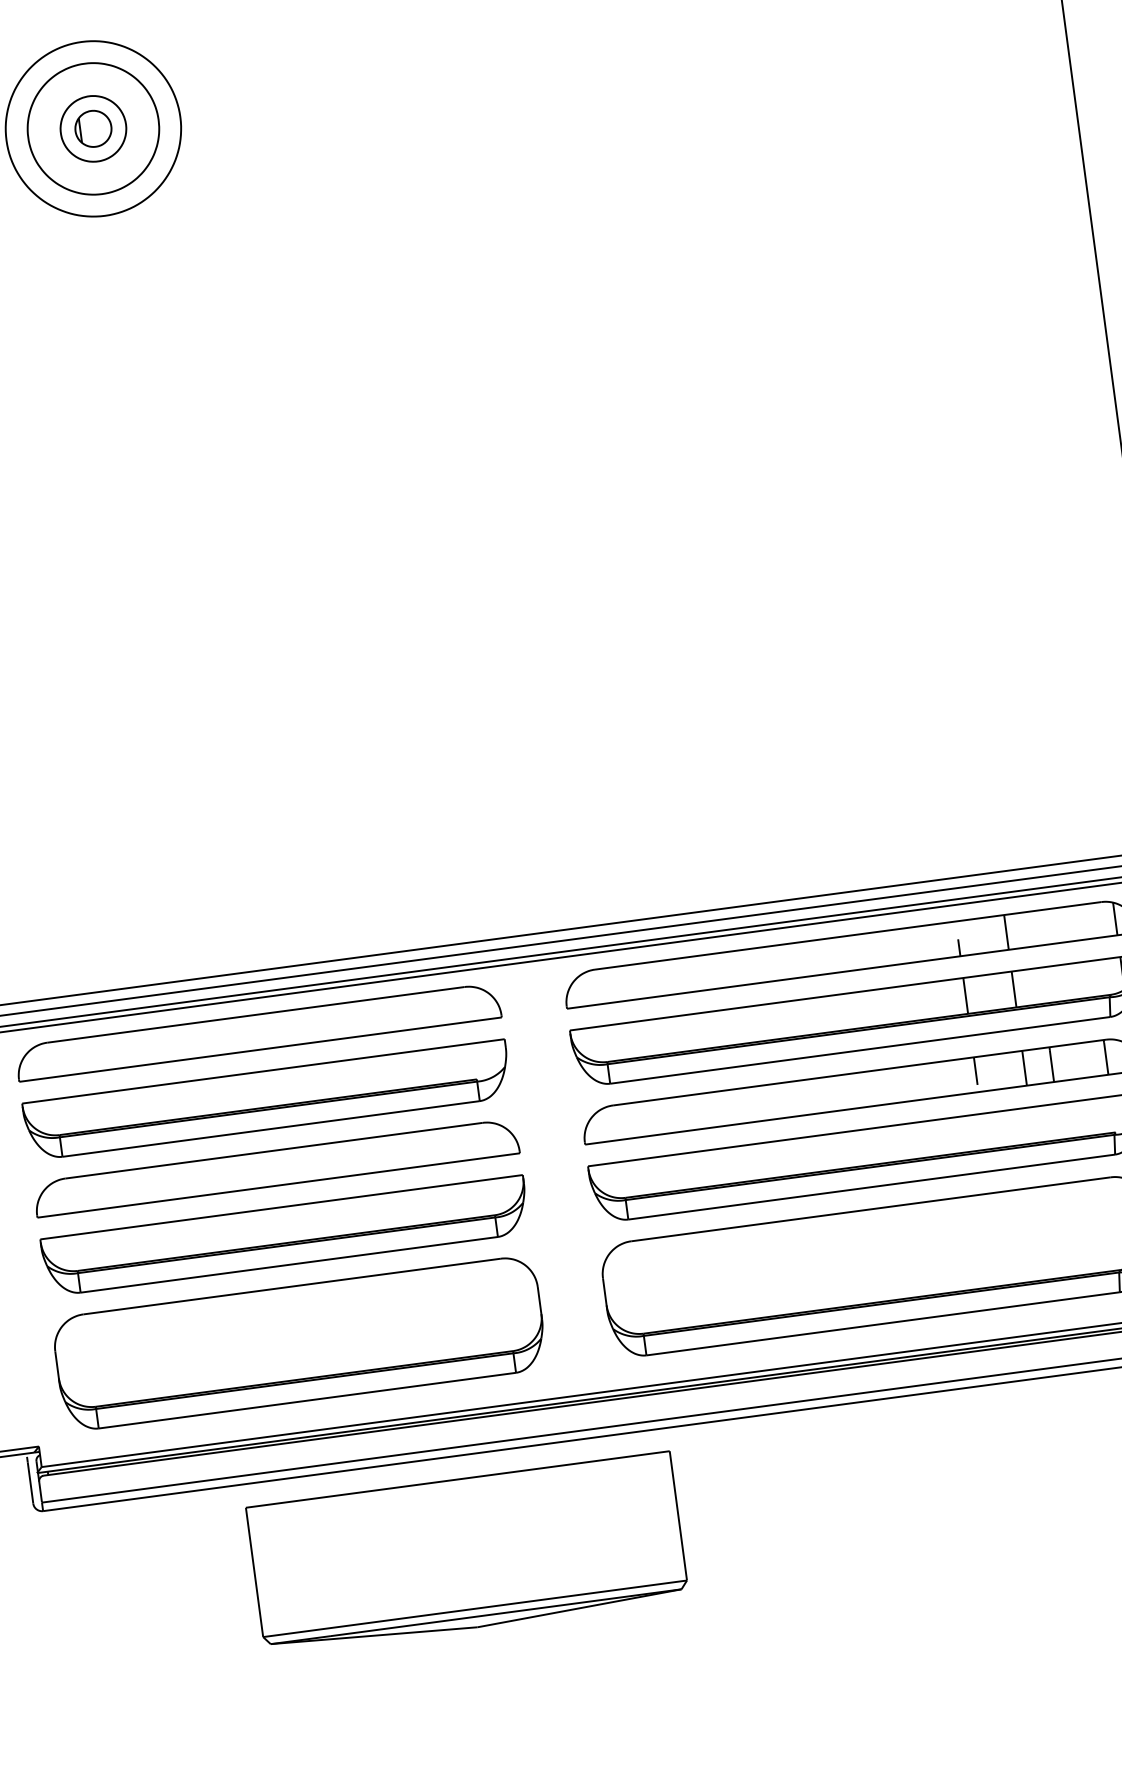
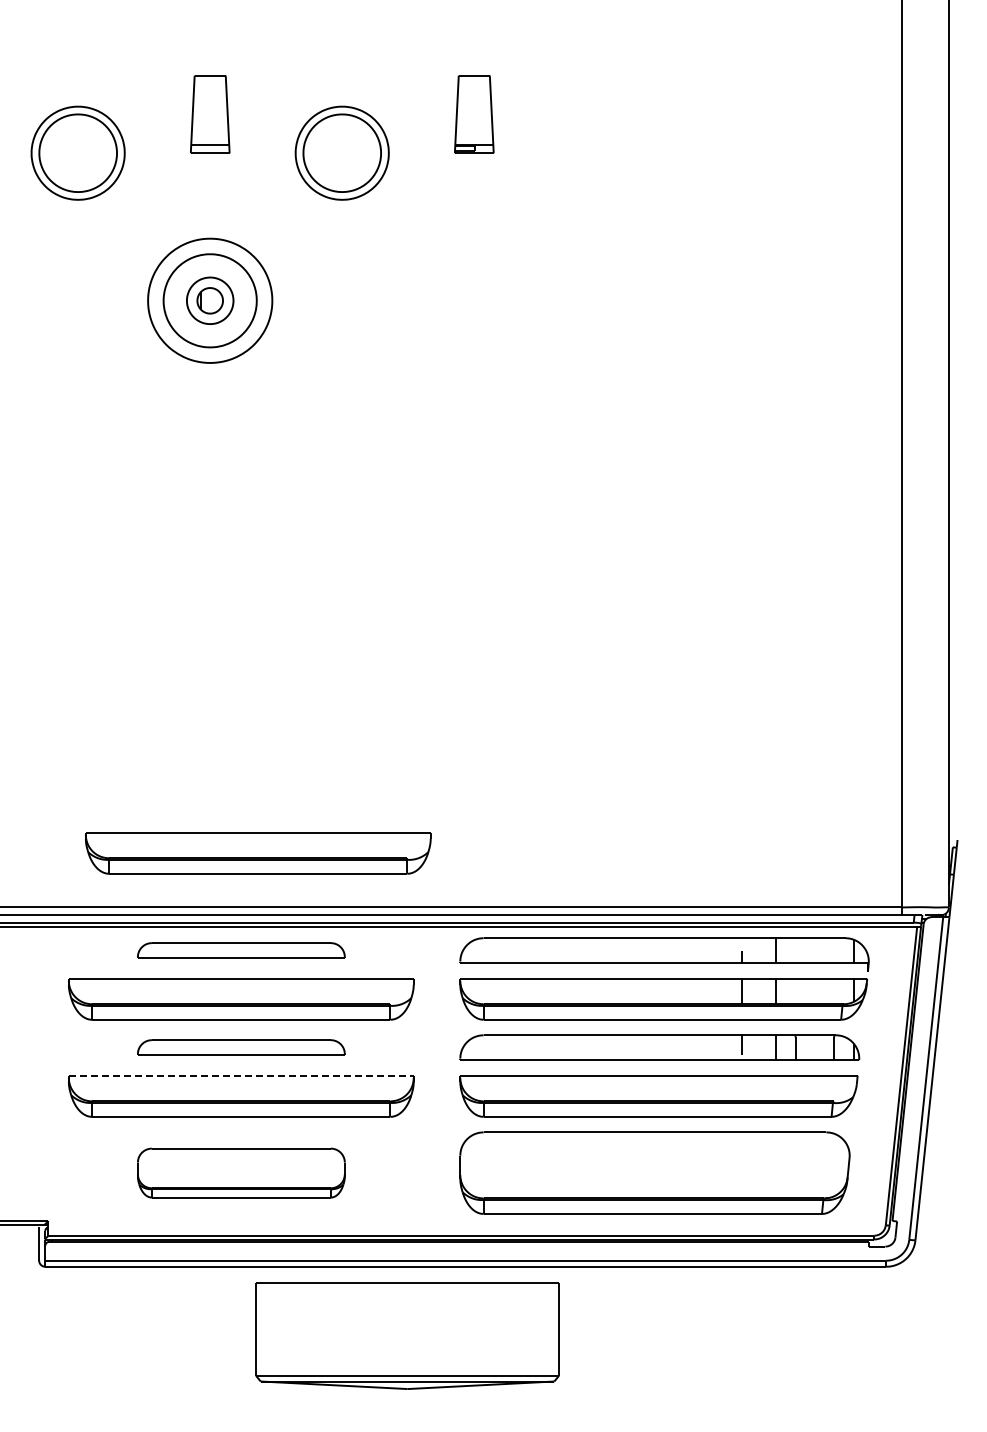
part: (264, 893) -> (258, 853), added
part: (258, 1032) -> (241, 950), size x0.6
part: (276, 1167) -> (241, 1047), size x0.6
line: (281, 1206) -> (241, 1075), solid -> dashed
part: (299, 1342) -> (241, 1172), size x0.6
part: (467, 1552) -> (407, 1335), moved

